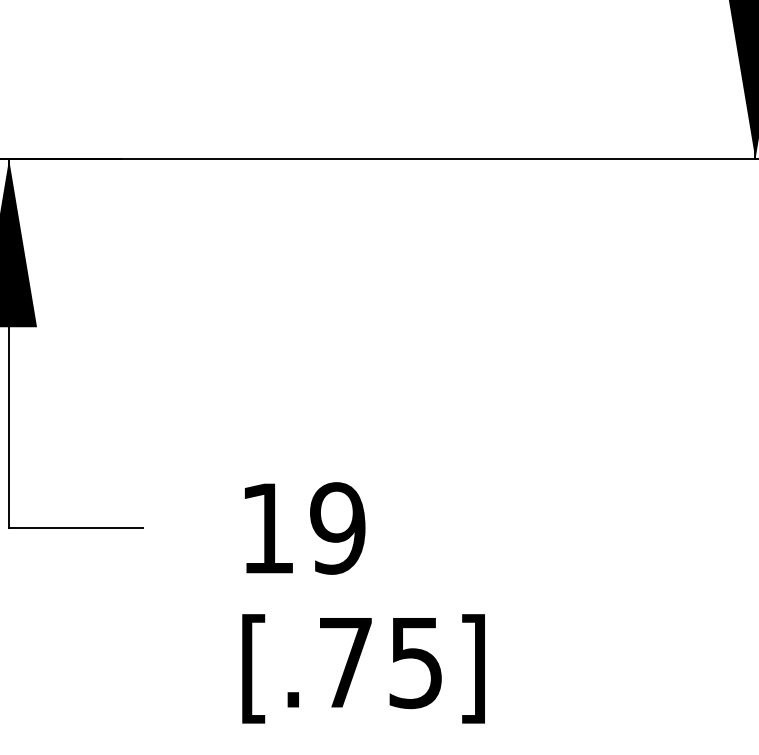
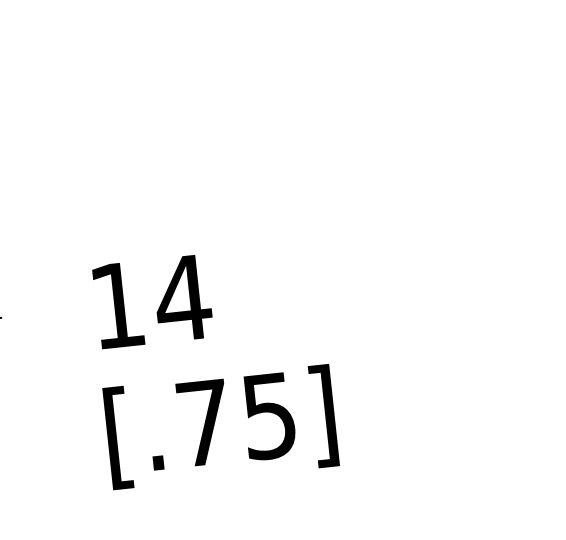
text: (337, 528) -> (182, 298), 19 -> 14

